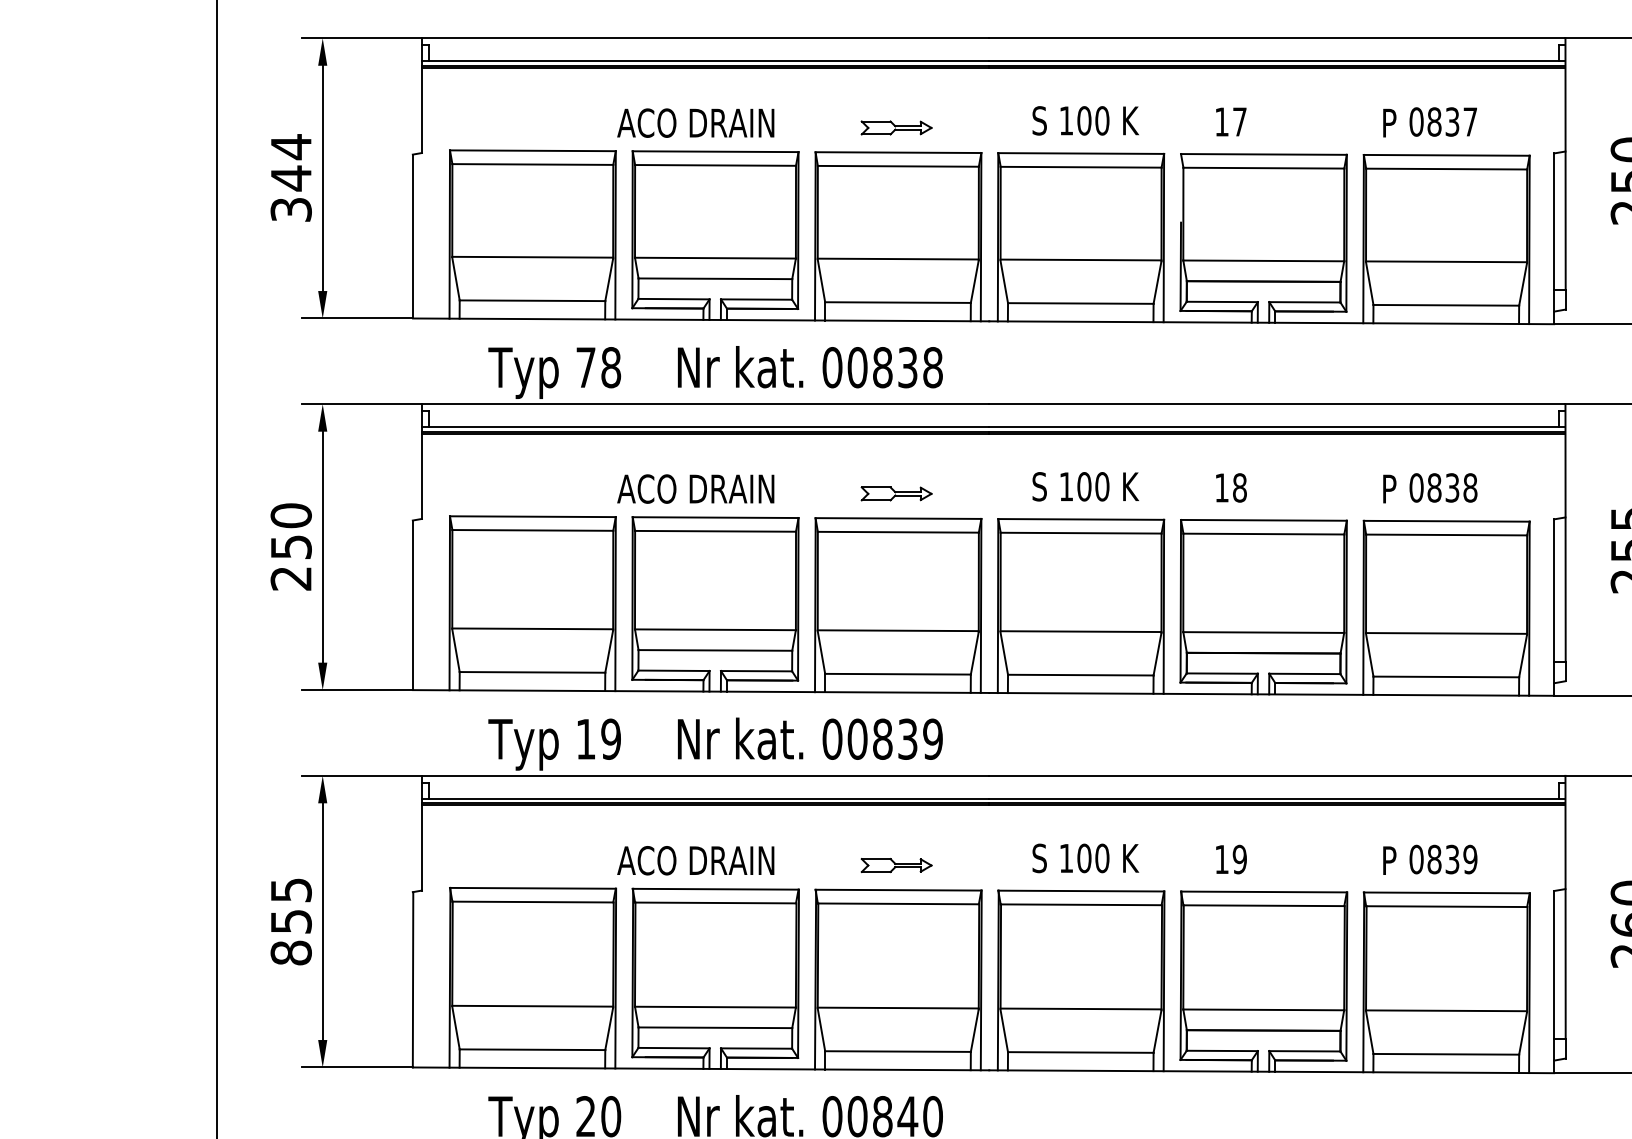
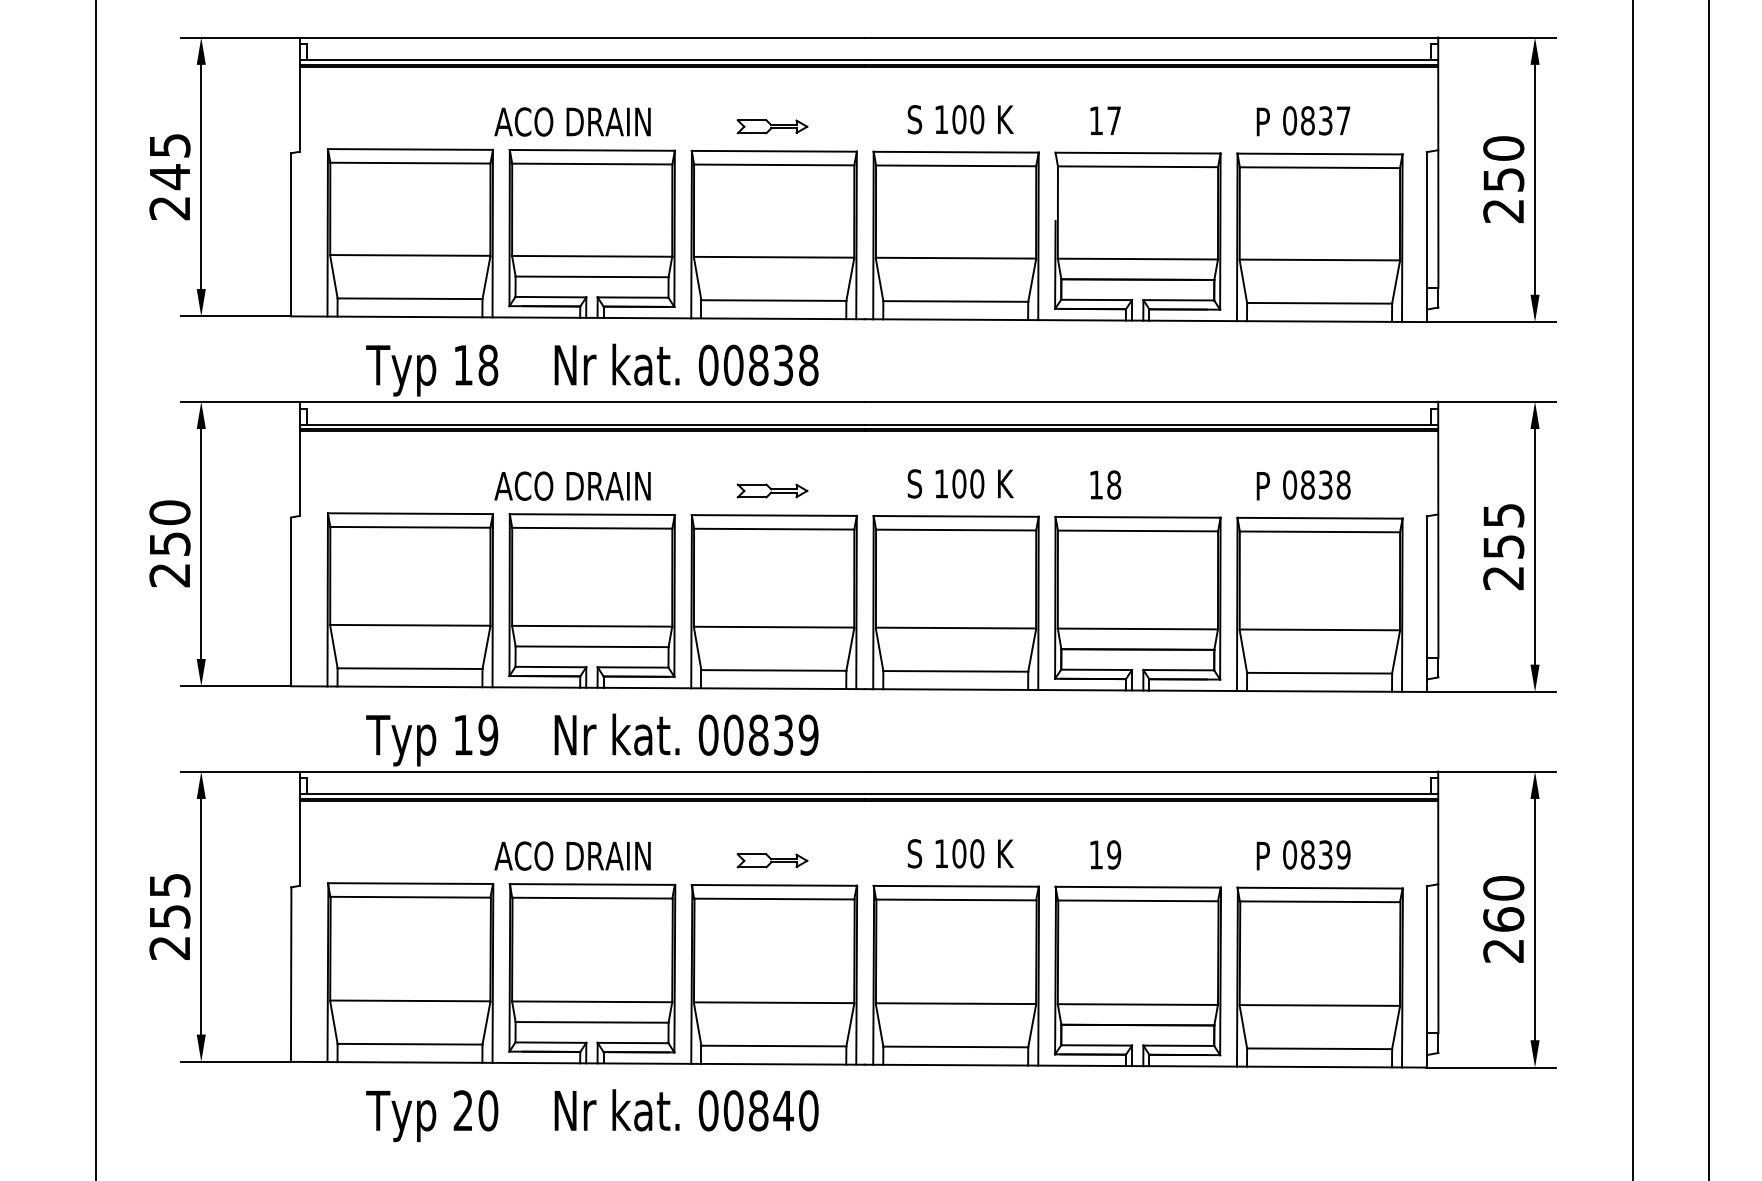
text: (290, 177) -> (169, 176), 344 -> 245
text: (586, 367) -> (463, 365), 78 -> 18
text: (290, 952) -> (169, 947), 855 -> 255

